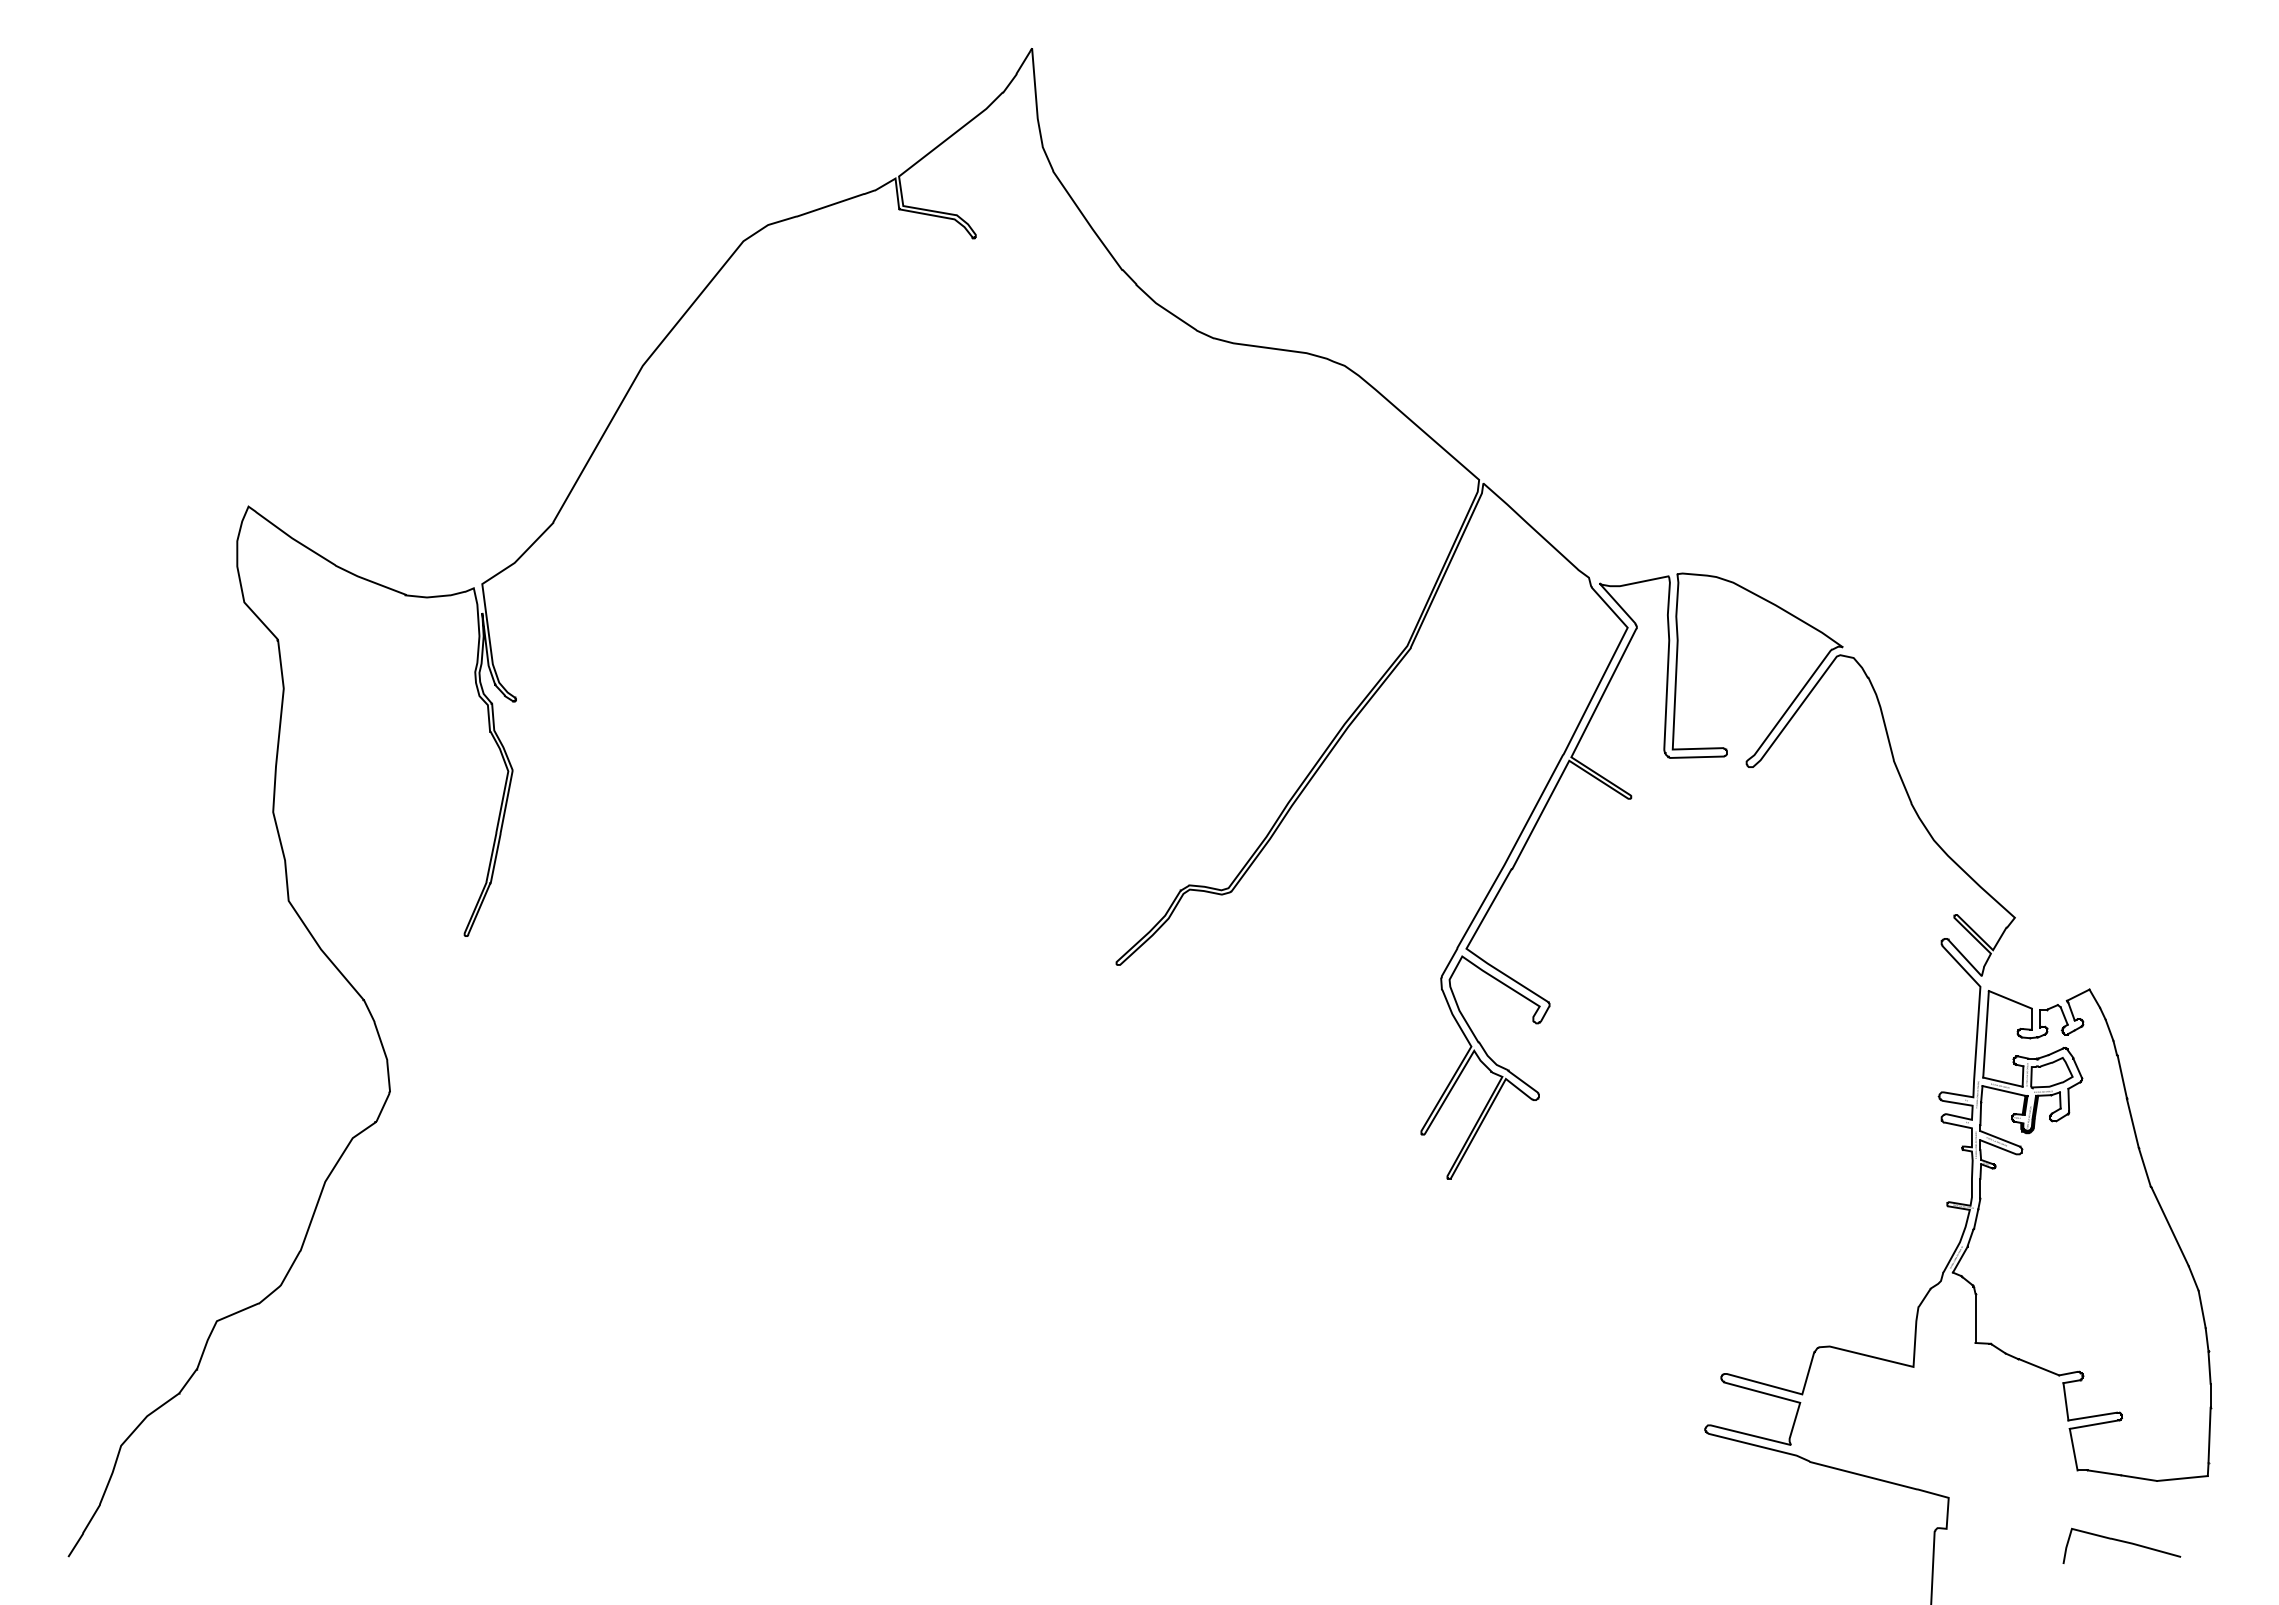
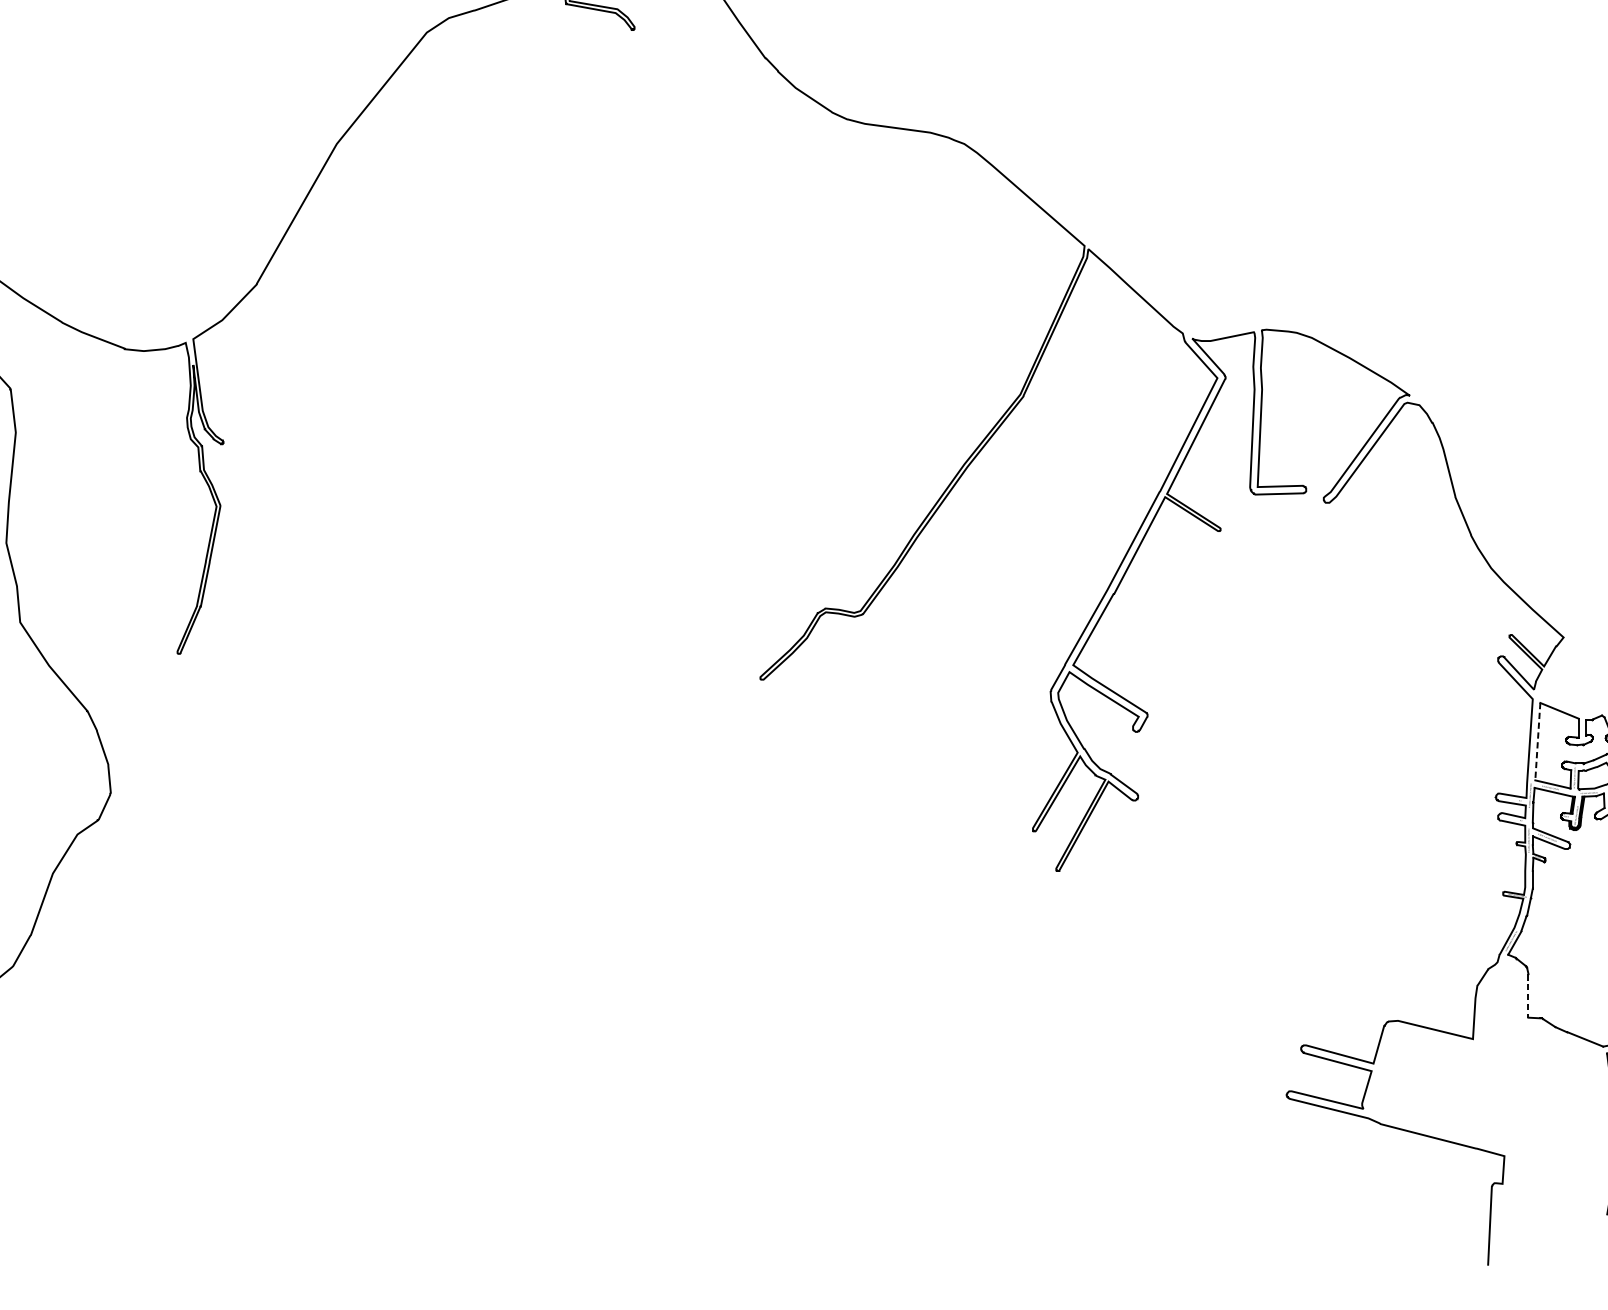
line: (1986, 1034) -> (1538, 741), solid -> dashed
line: (1975, 1319) -> (1528, 996), solid -> dashed

